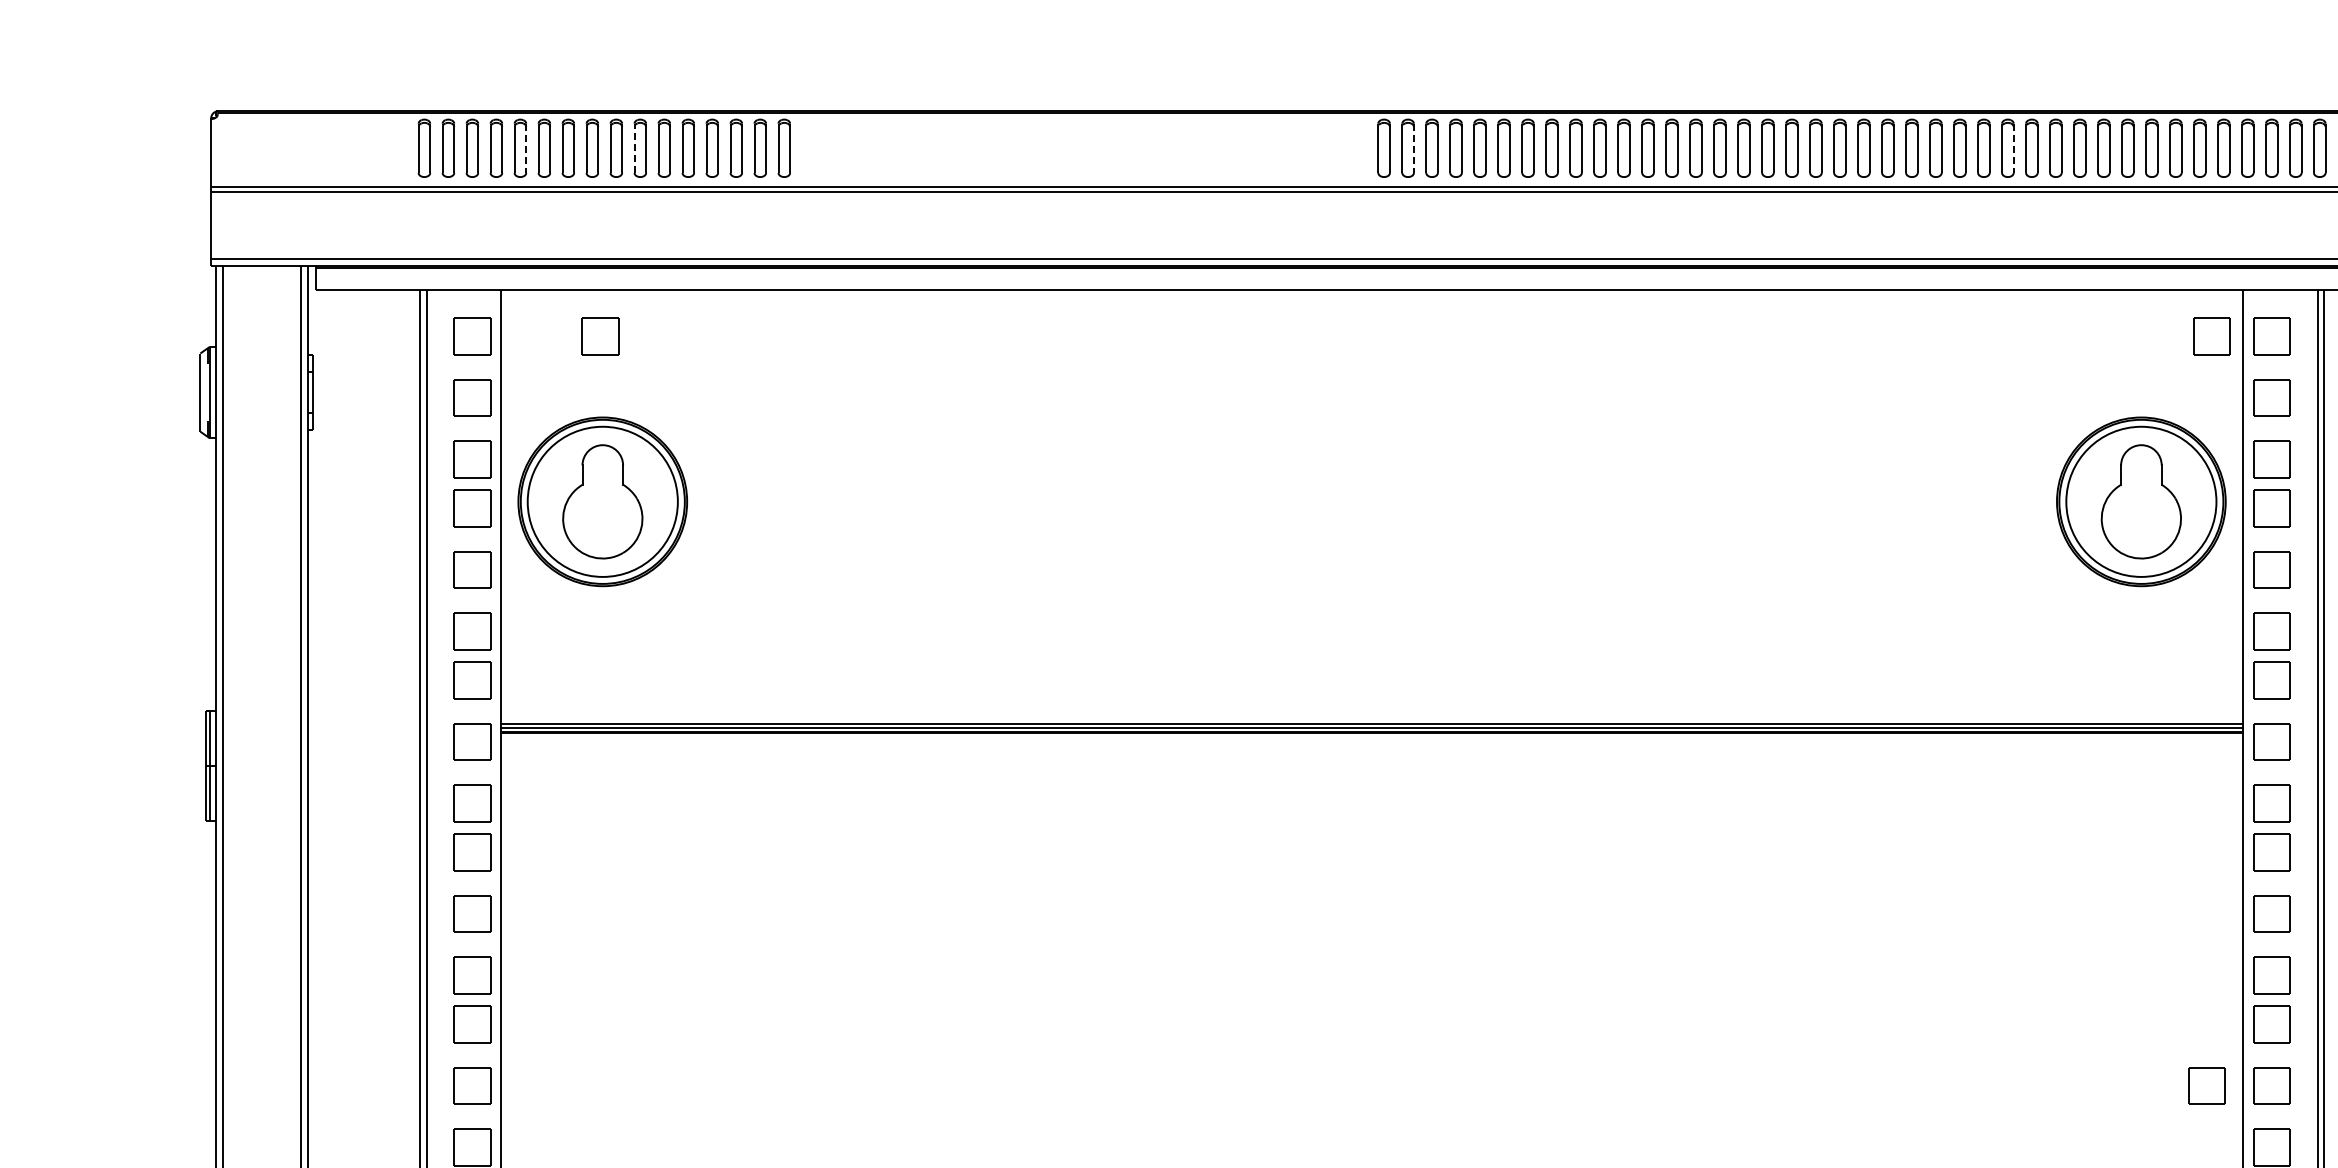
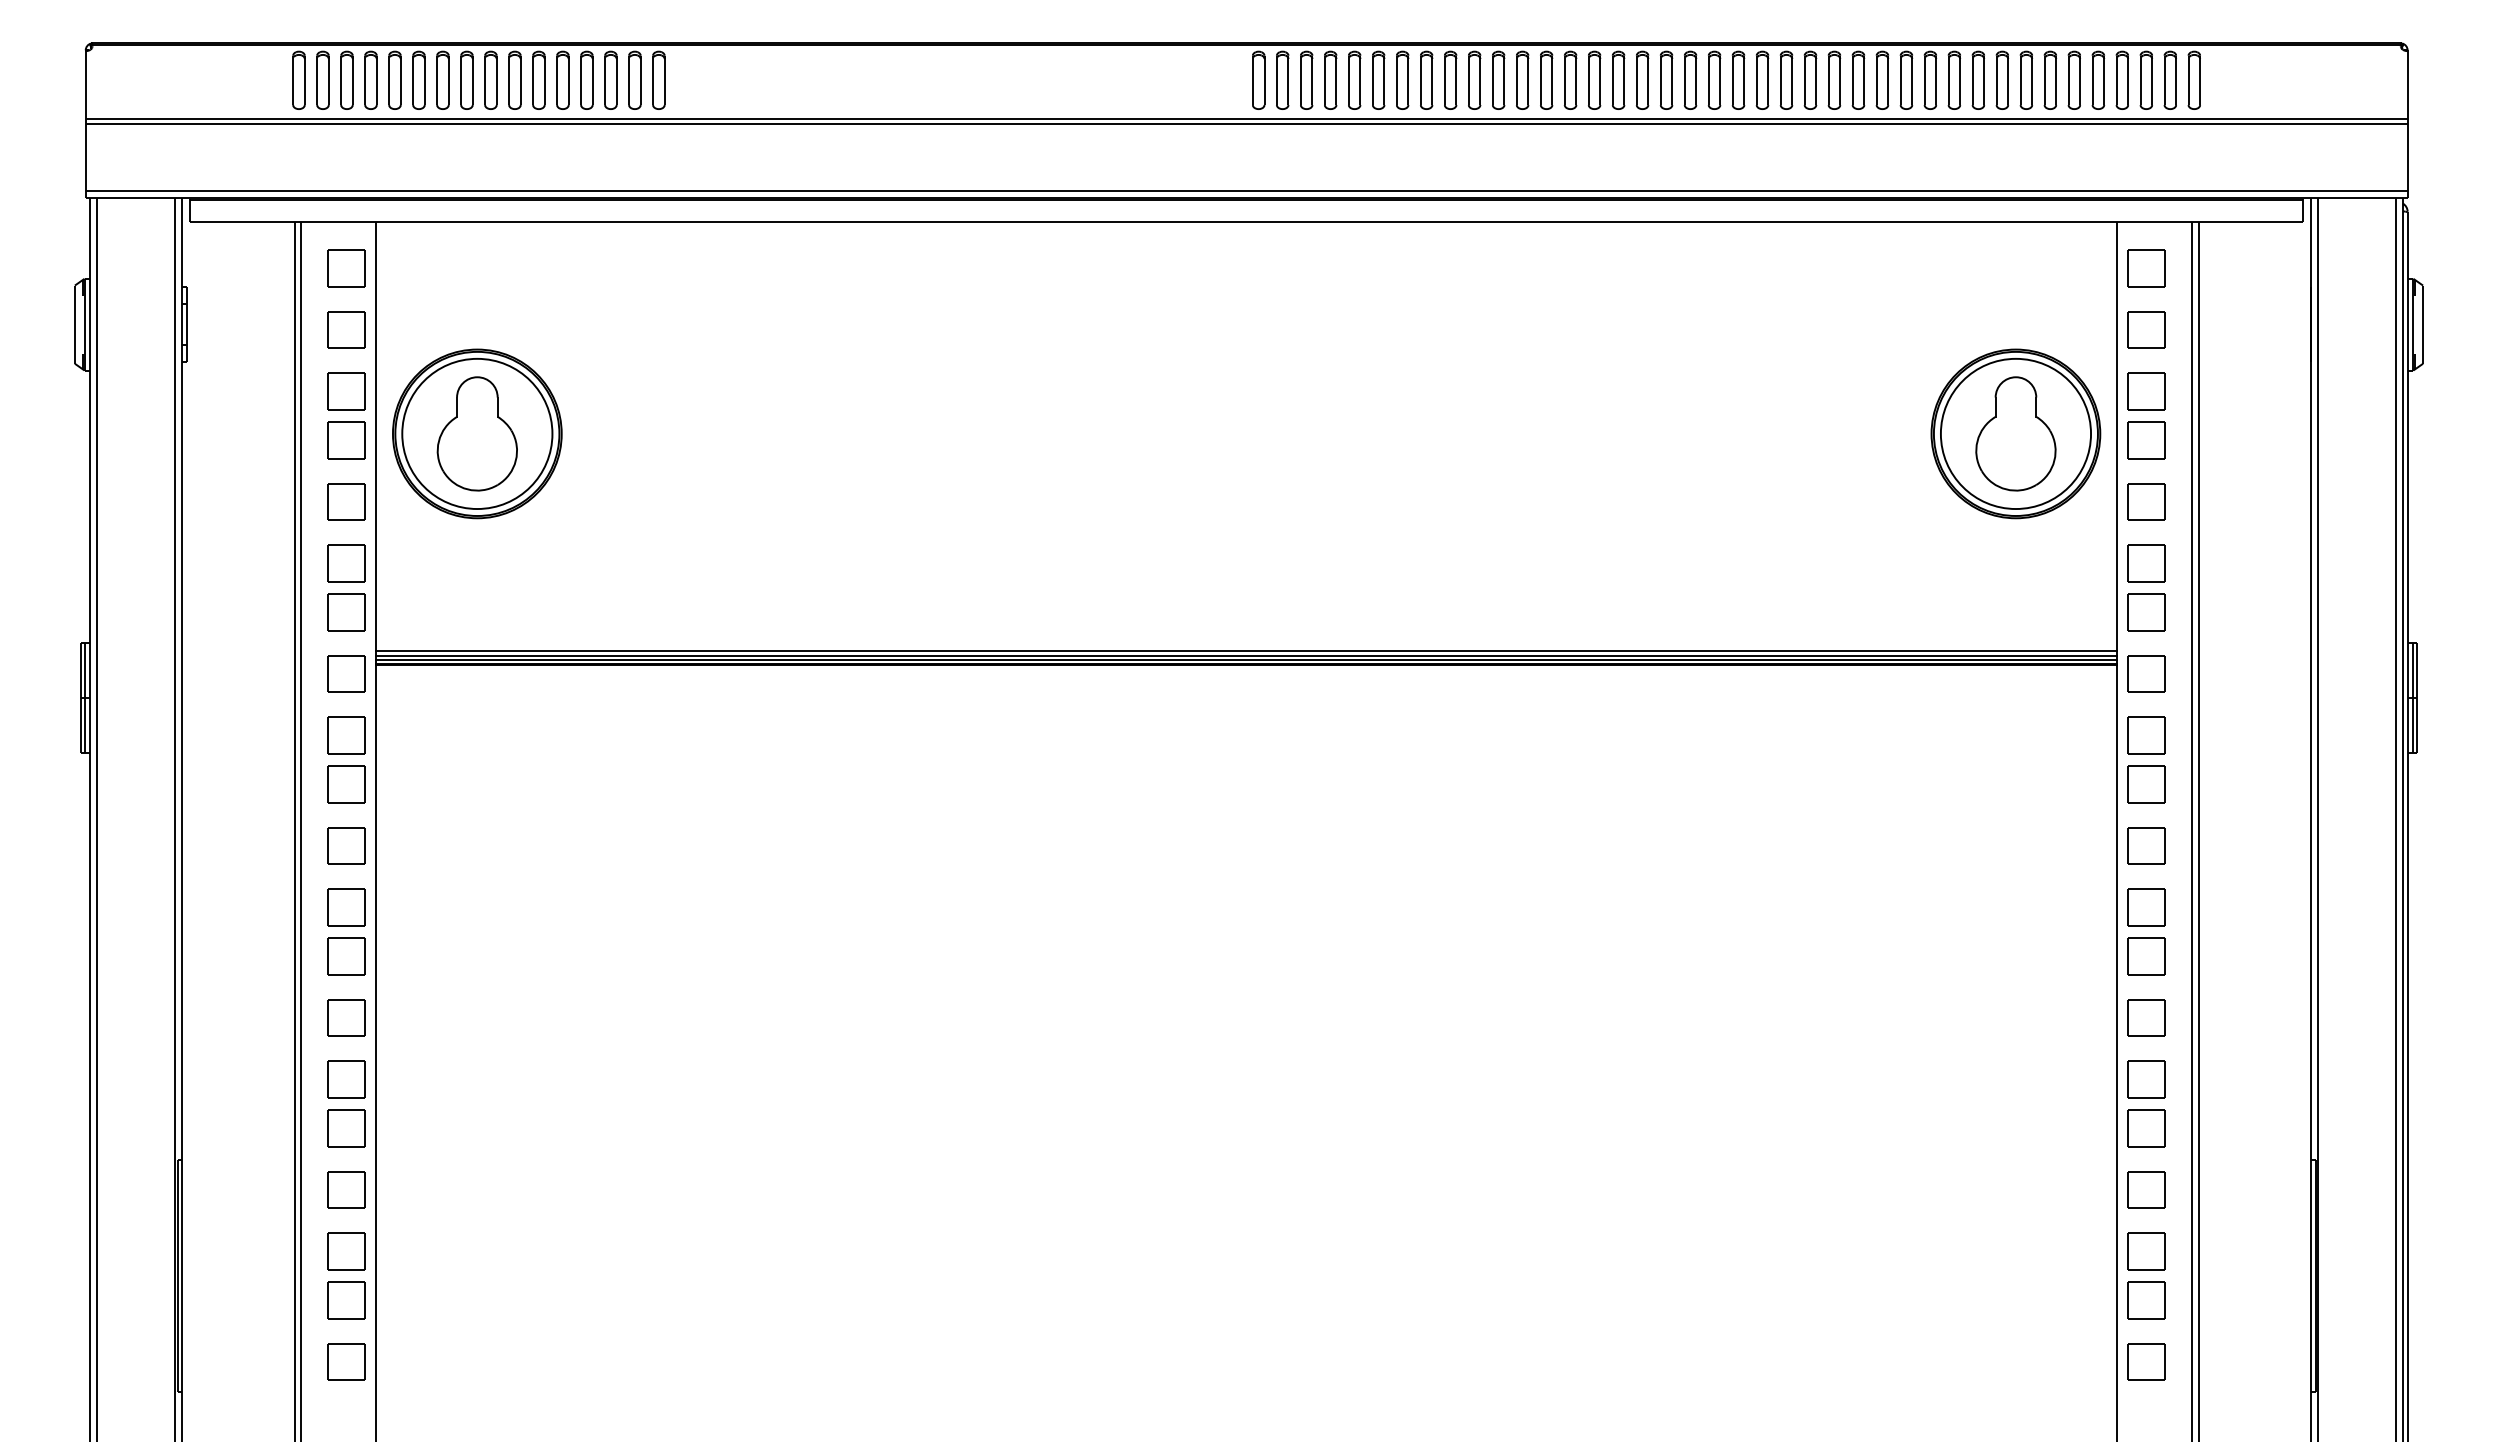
line: (525, 148) -> (400, 80), dashed -> solid
line: (634, 148) -> (509, 80), dashed -> solid
line: (1413, 148) -> (1288, 80), dashed -> solid
line: (2013, 148) -> (1888, 80), dashed -> solid
part: (599, 336) -> (474, 268), removed
part: (2211, 336) -> (2086, 268), removed
line: (1371, 719) -> (1246, 651), added
part: (2206, 1085) -> (2081, 1017), removed

